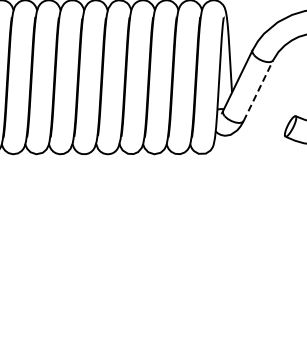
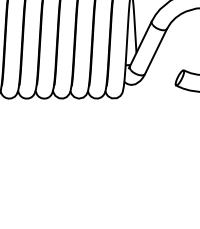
line: (258, 90) -> (156, 51), dashed -> solid

